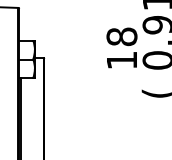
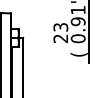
text: (121, 49) -> (60, 33), 18 -> 23

